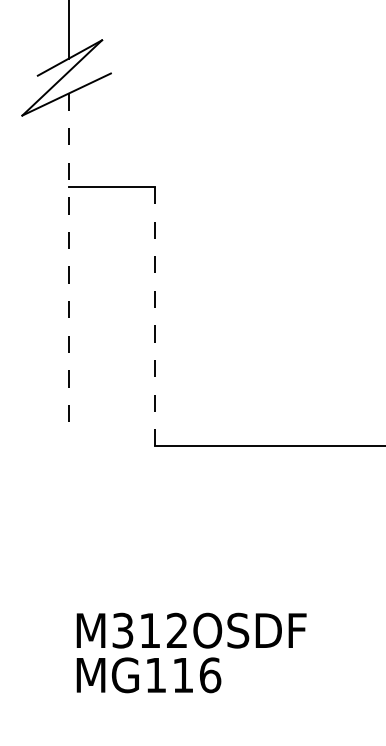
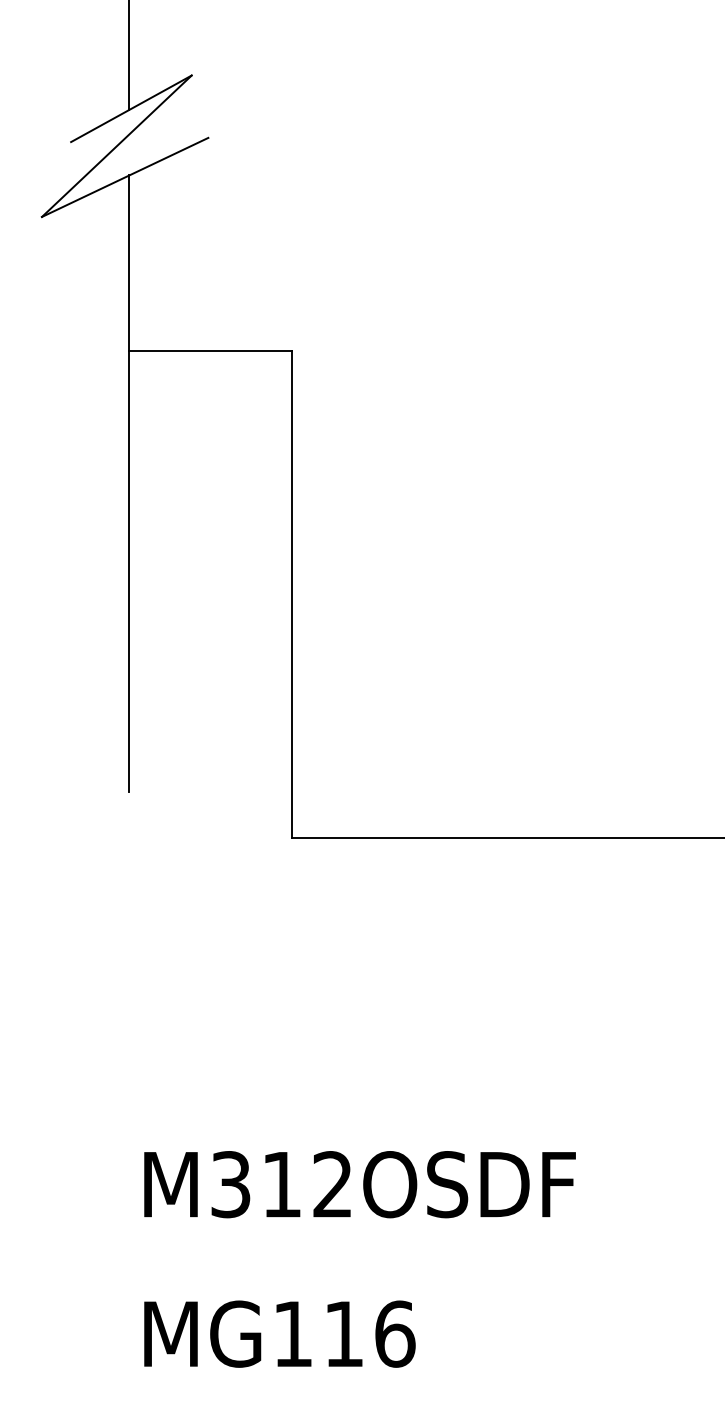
line: (68, 258) -> (128, 485), dashed -> solid
line: (155, 316) -> (292, 594), dashed -> solid
text: (148, 675) -> (278, 1334), moved

